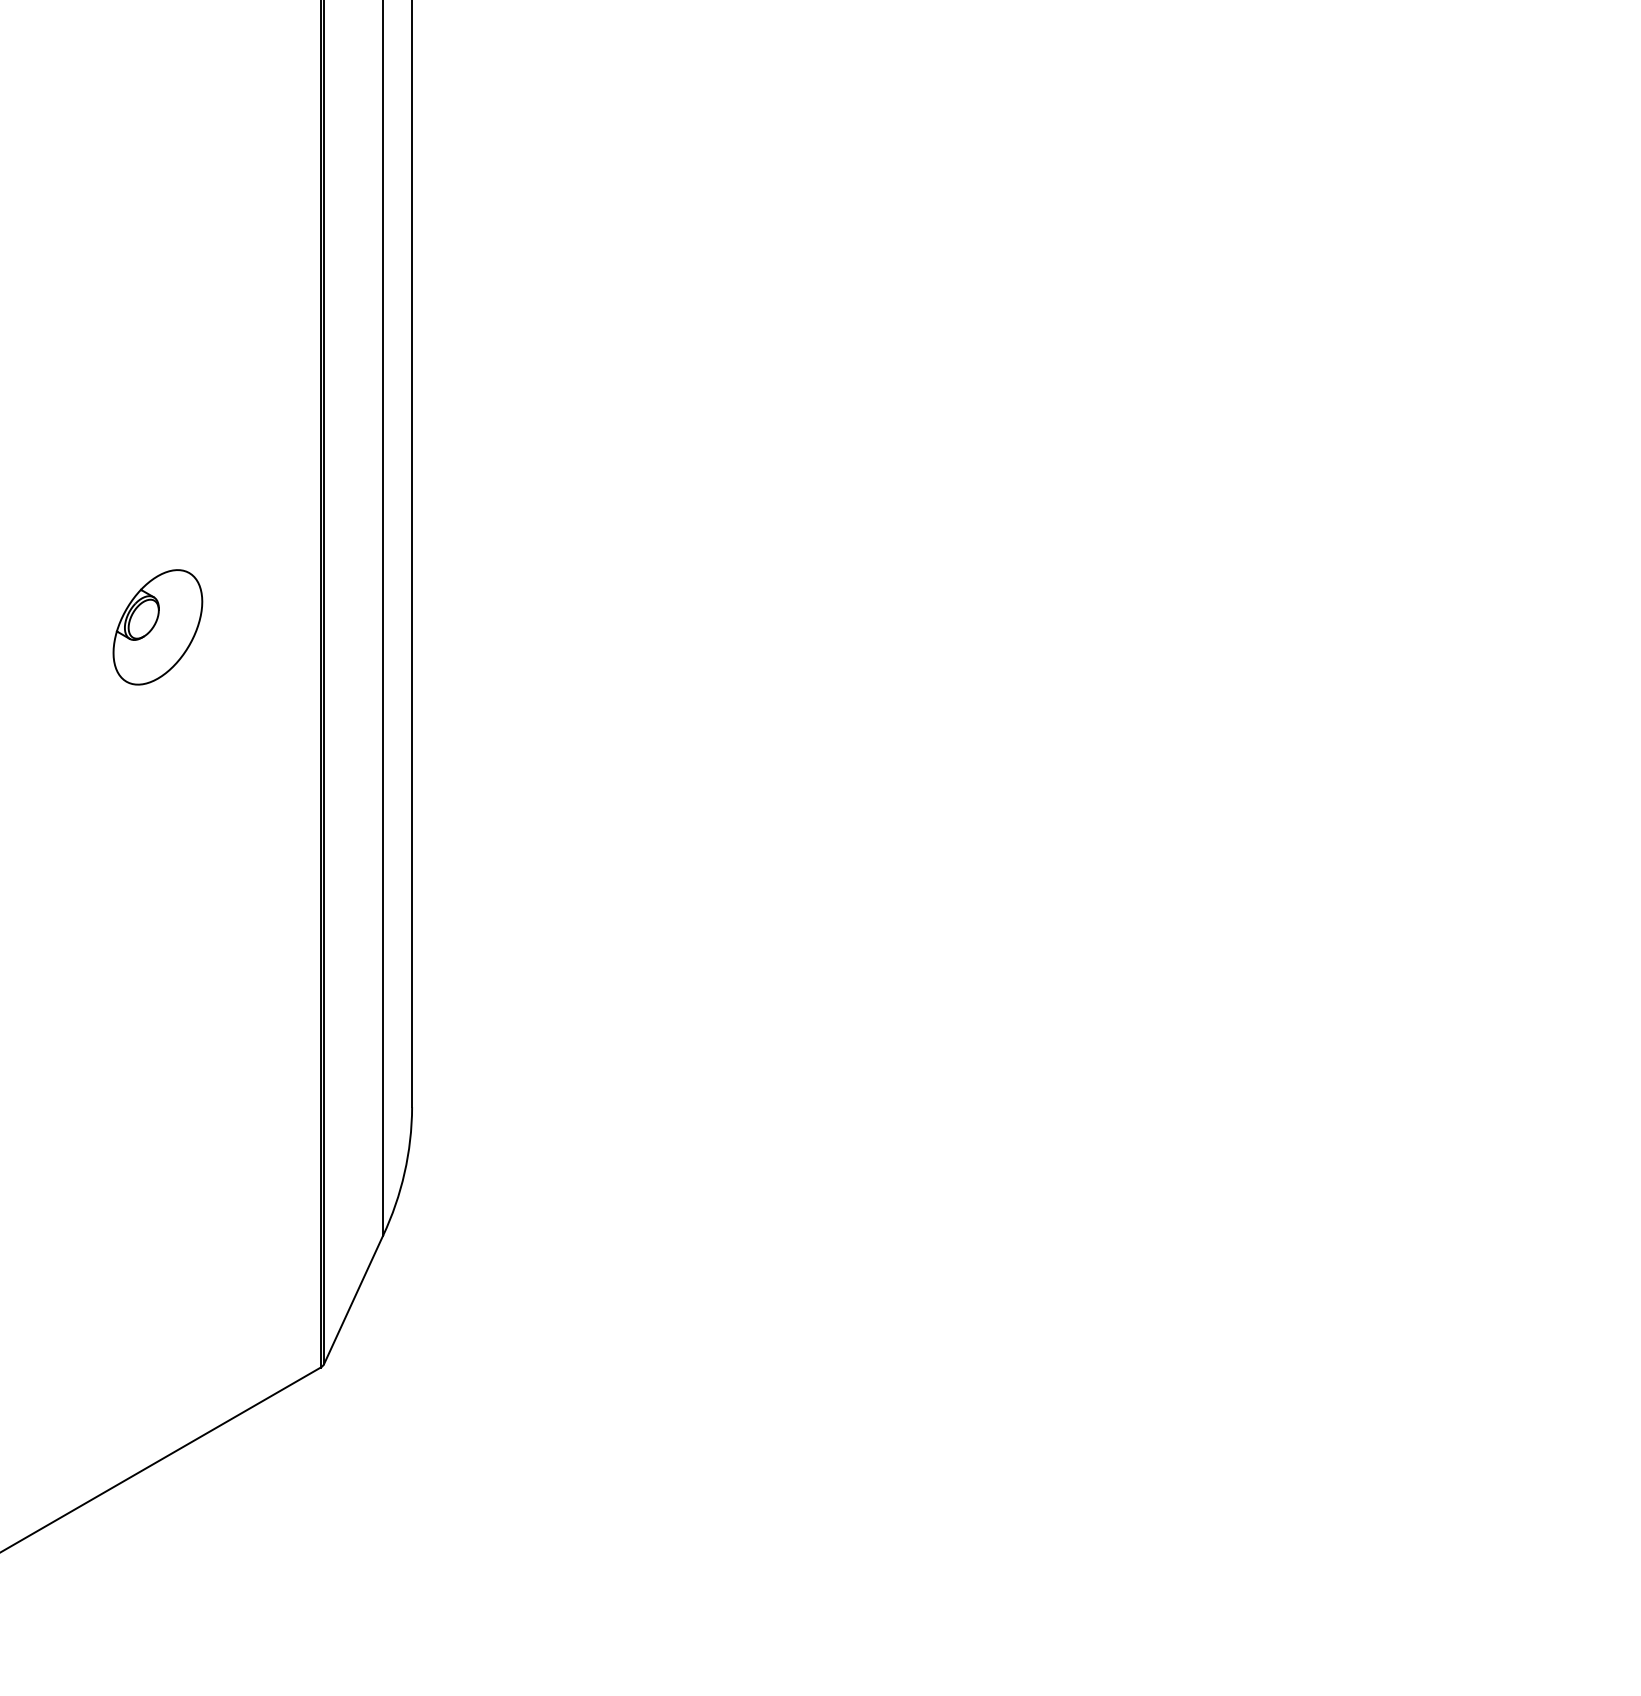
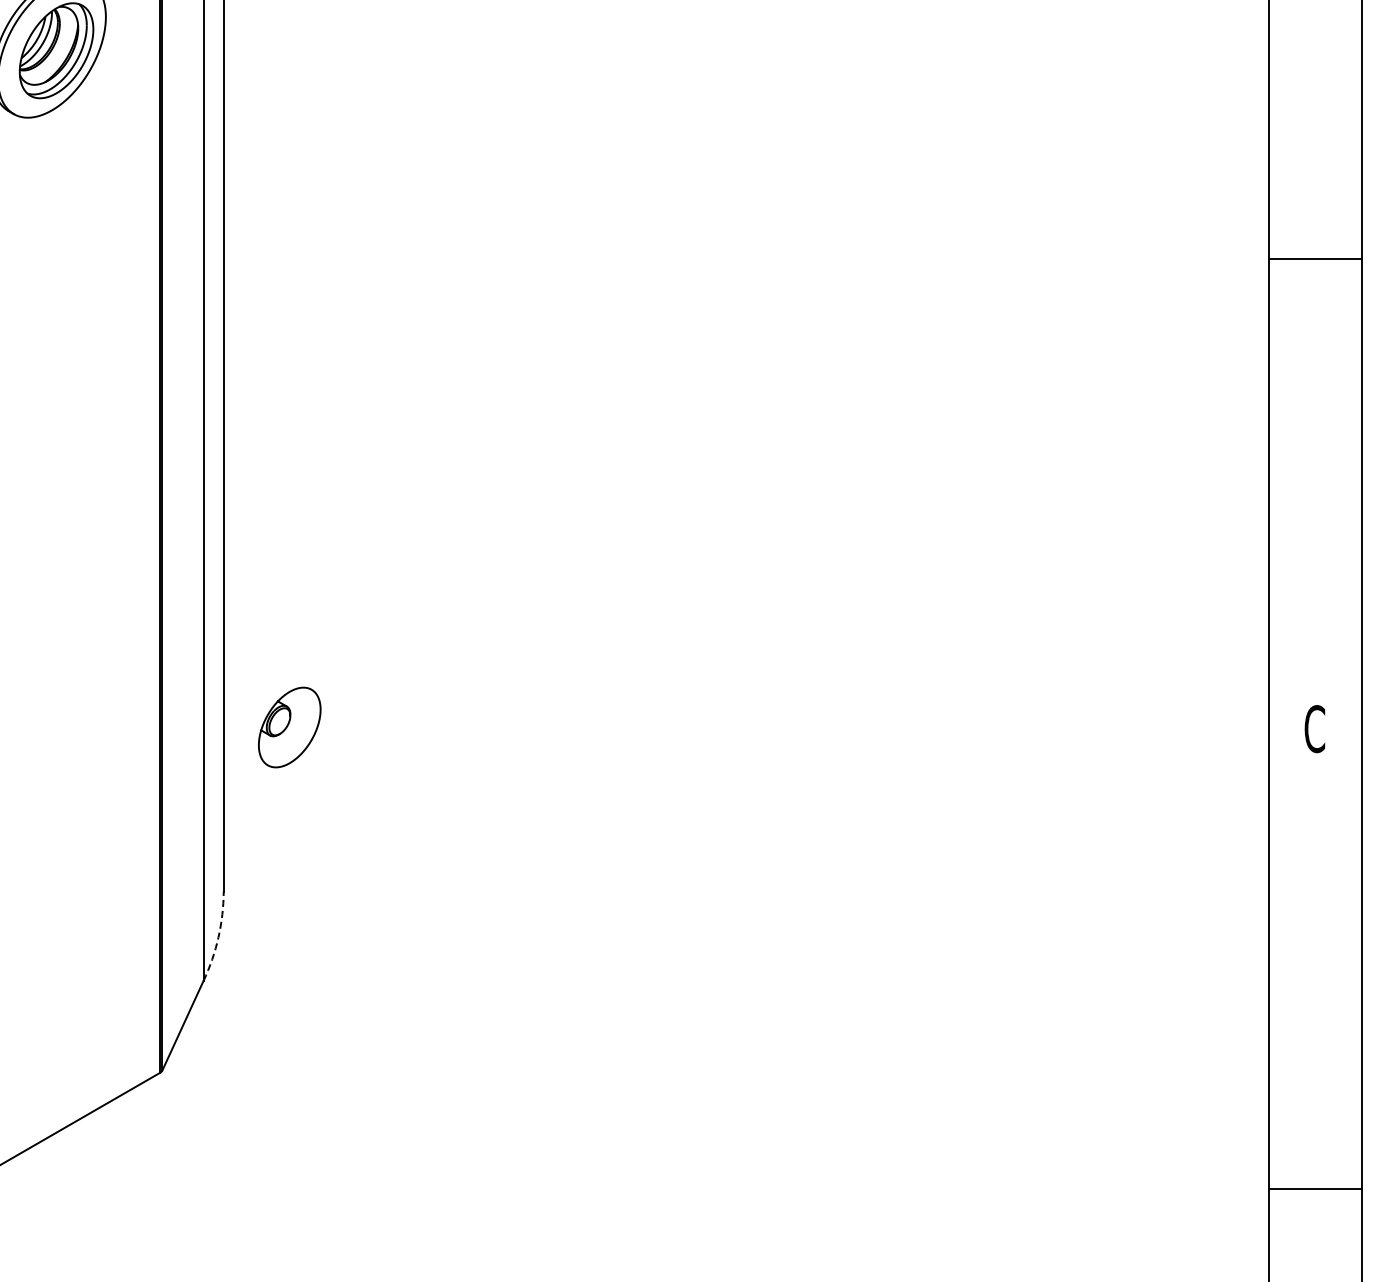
part: (157, 627) -> (289, 727), moved
arc: (404, 1173) -> (218, 937), solid -> dashed

